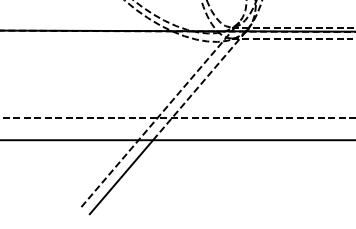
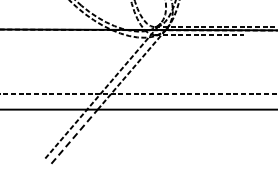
line: (121, 176) -> (74, 136), solid -> dashed

